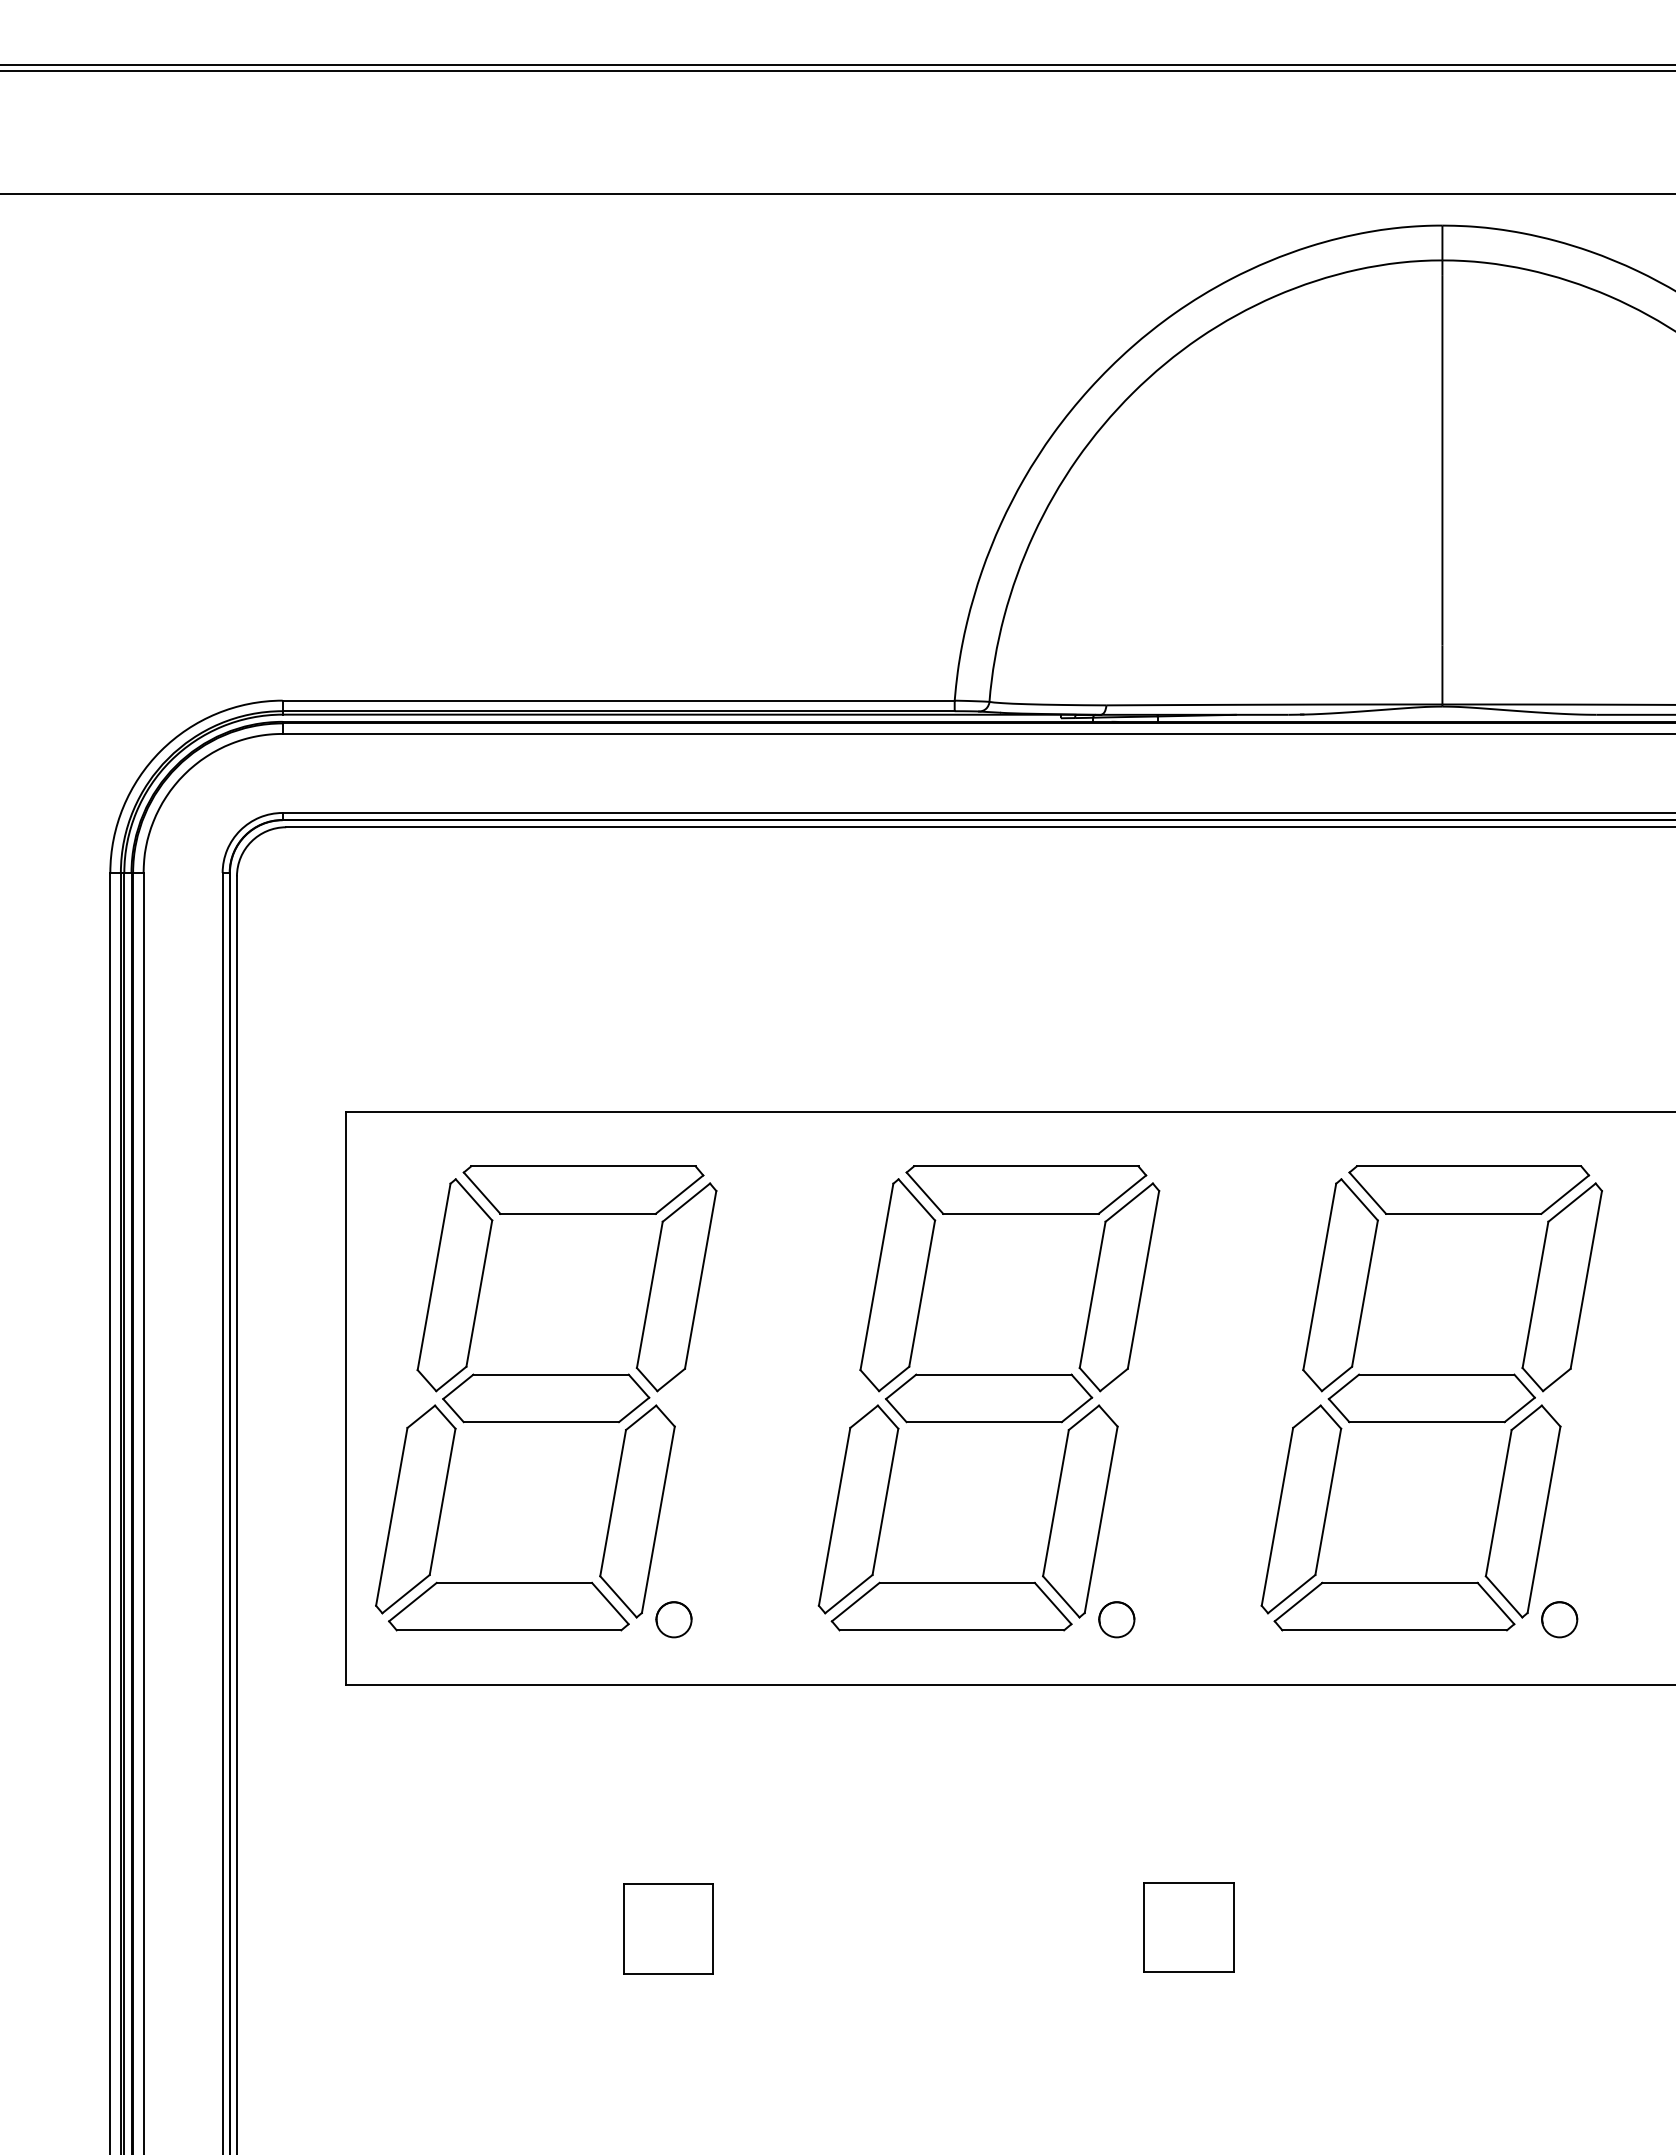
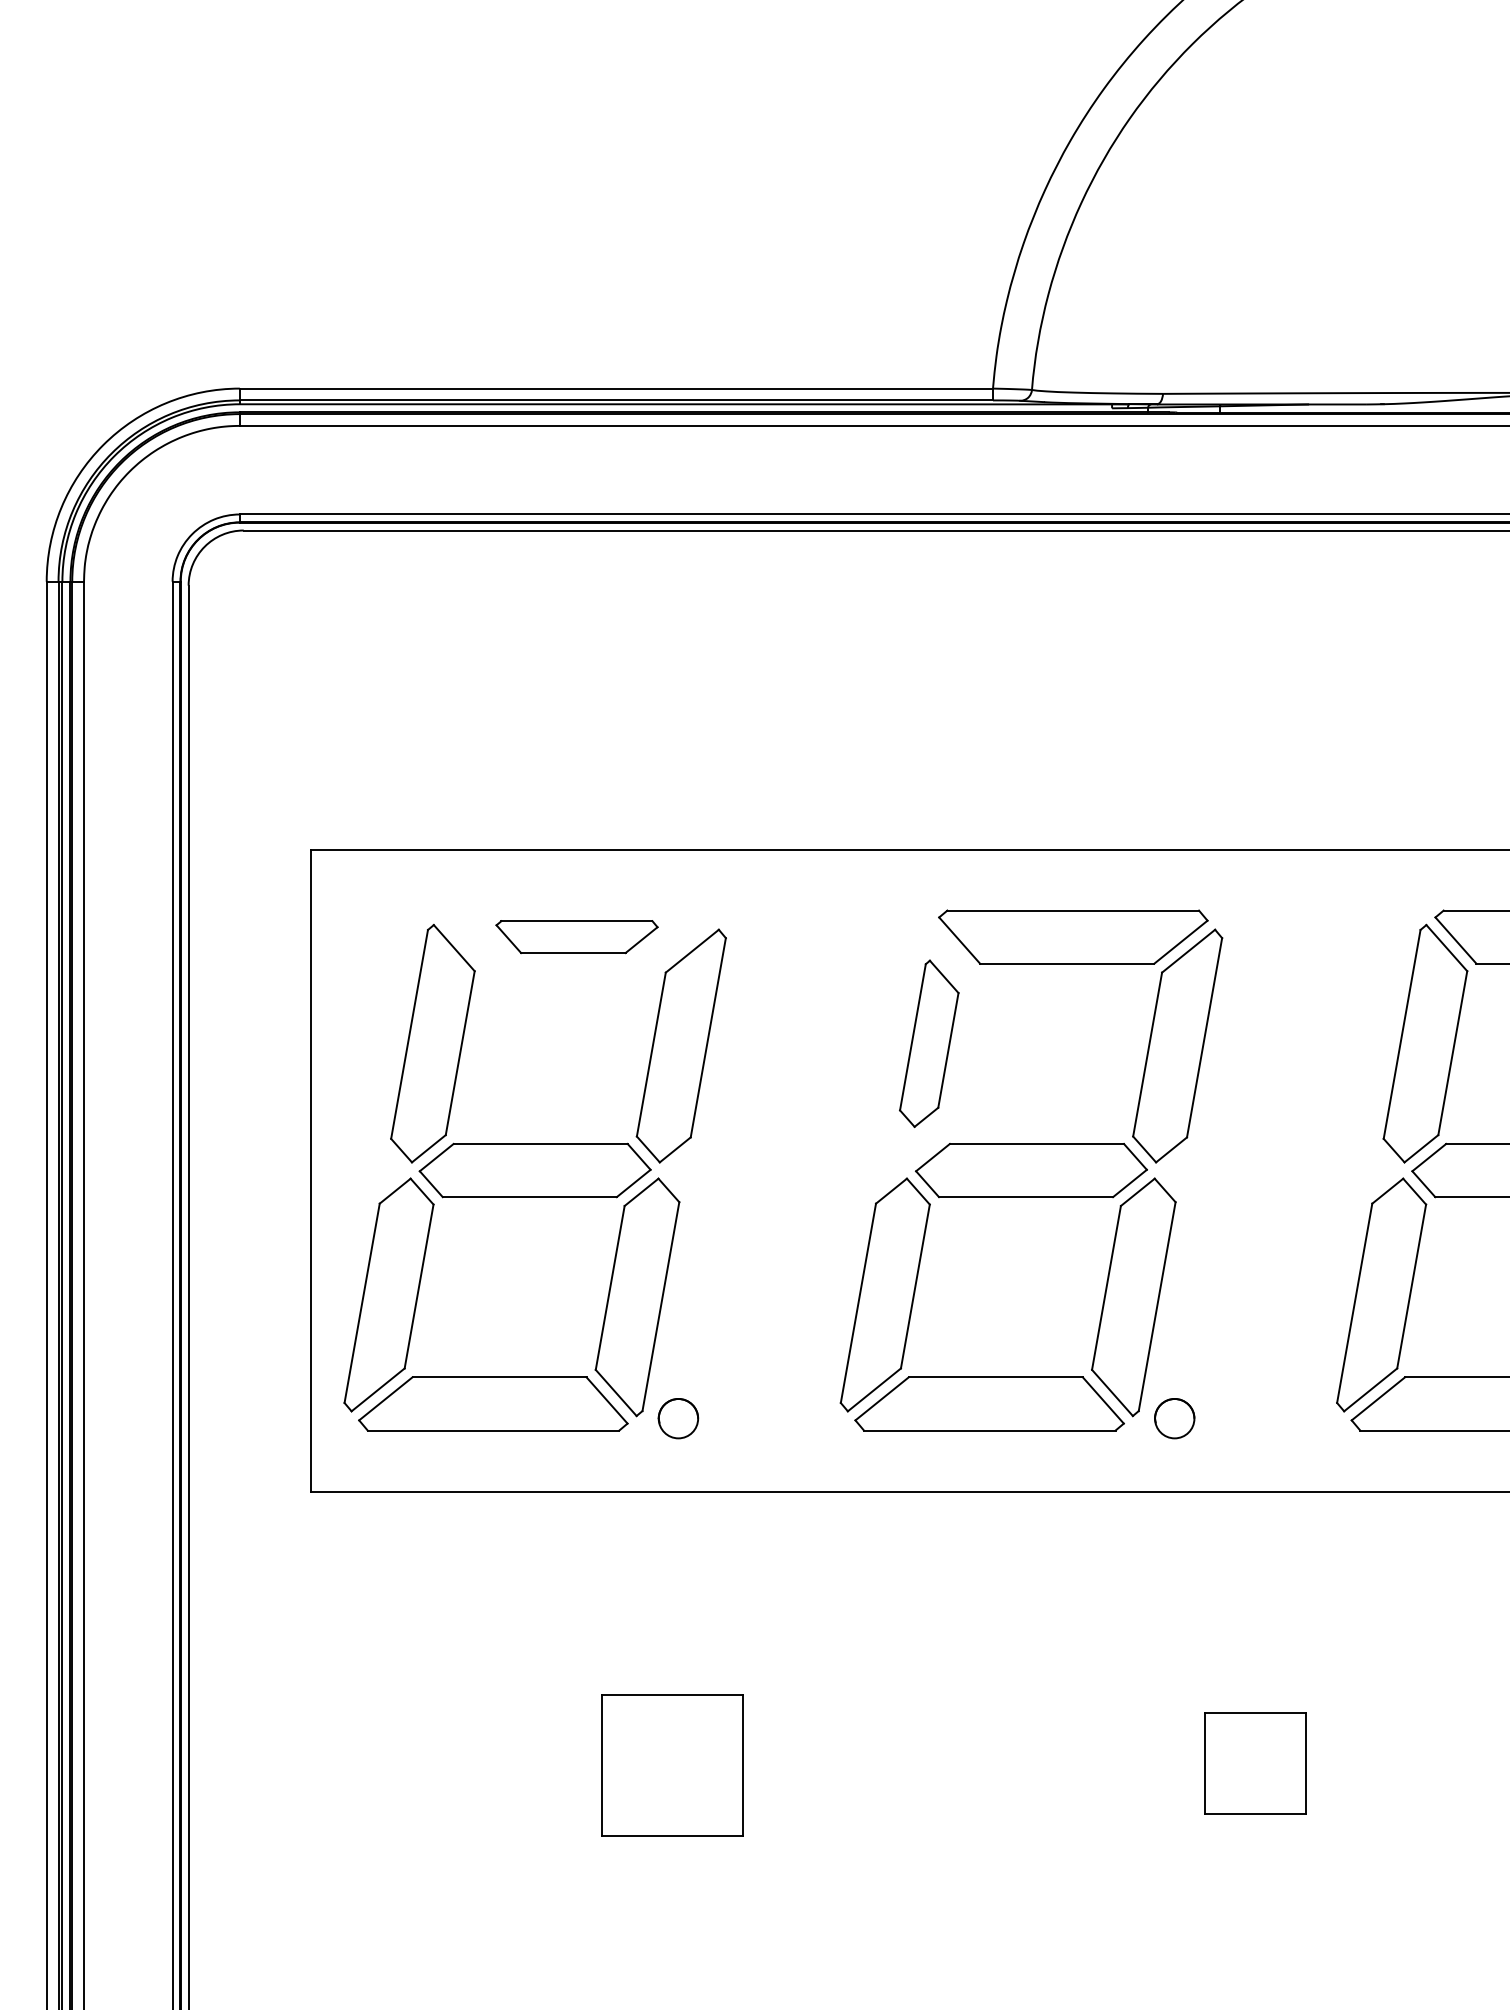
part: (583, 1189) -> (576, 936), size x0.6
part: (897, 1285) -> (928, 1044), size x0.7
part: (668, 1928) -> (672, 1764), size x1.4

